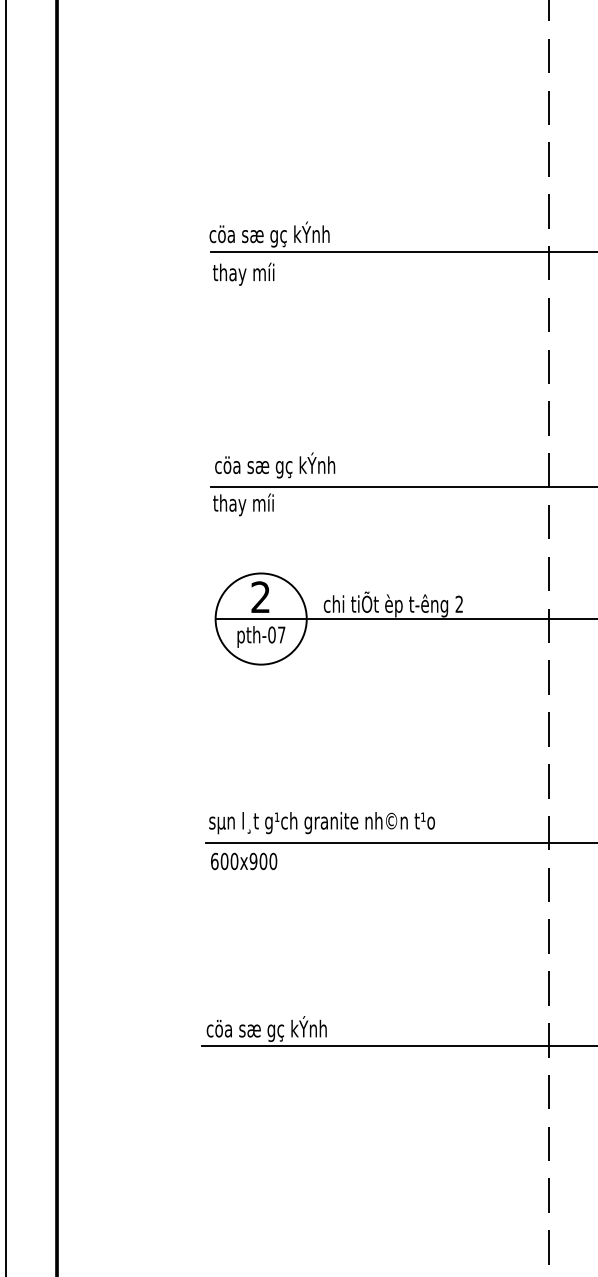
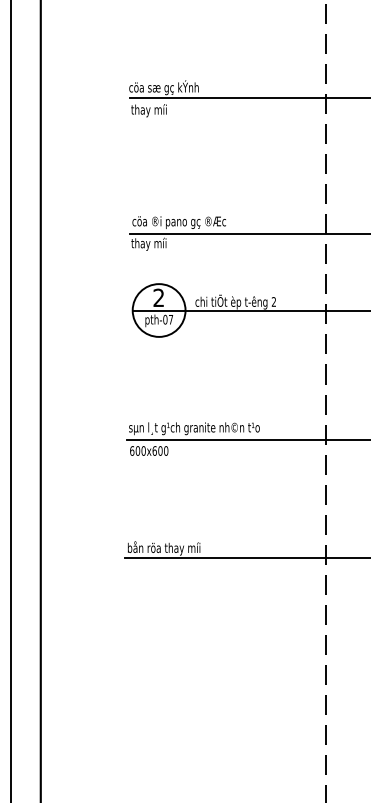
text: (311, 465) -> (188, 221), cöa sæ gç kÝnh -> cöa ®i pano gç ®Æc
text: (253, 860) -> (154, 450), 600x900 -> 600x600
text: (268, 1027) -> (163, 547), cöa sæ gç kÝnh -> bån röa thay míi

